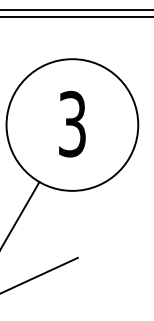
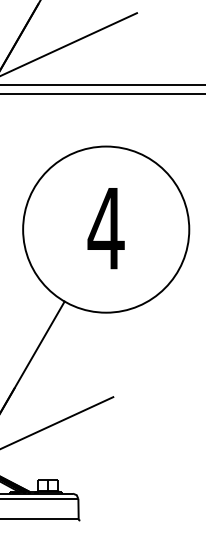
text: (71, 124) -> (105, 228), 3 -> 4

